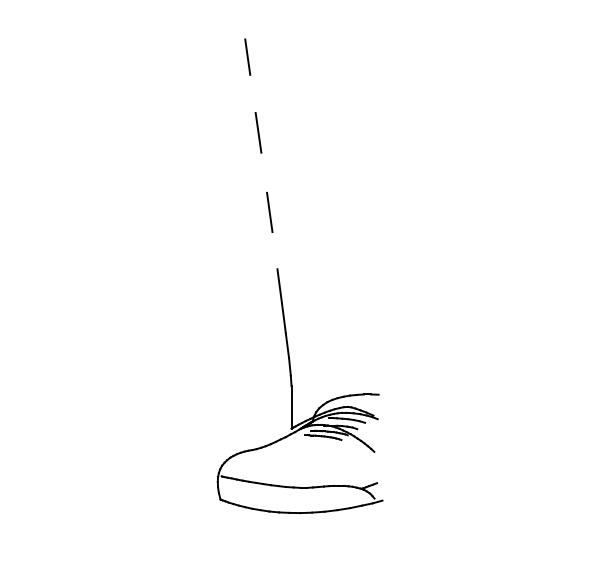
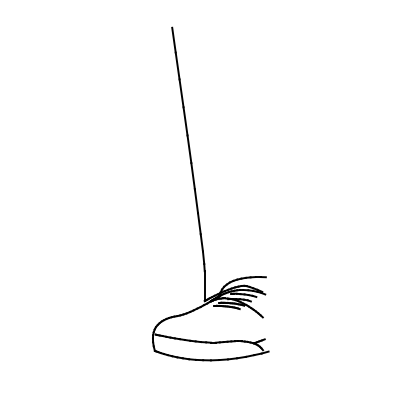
line: (252, 93) -> (177, 65), added
line: (264, 172) -> (185, 121), added
line: (274, 251) -> (192, 176), added

